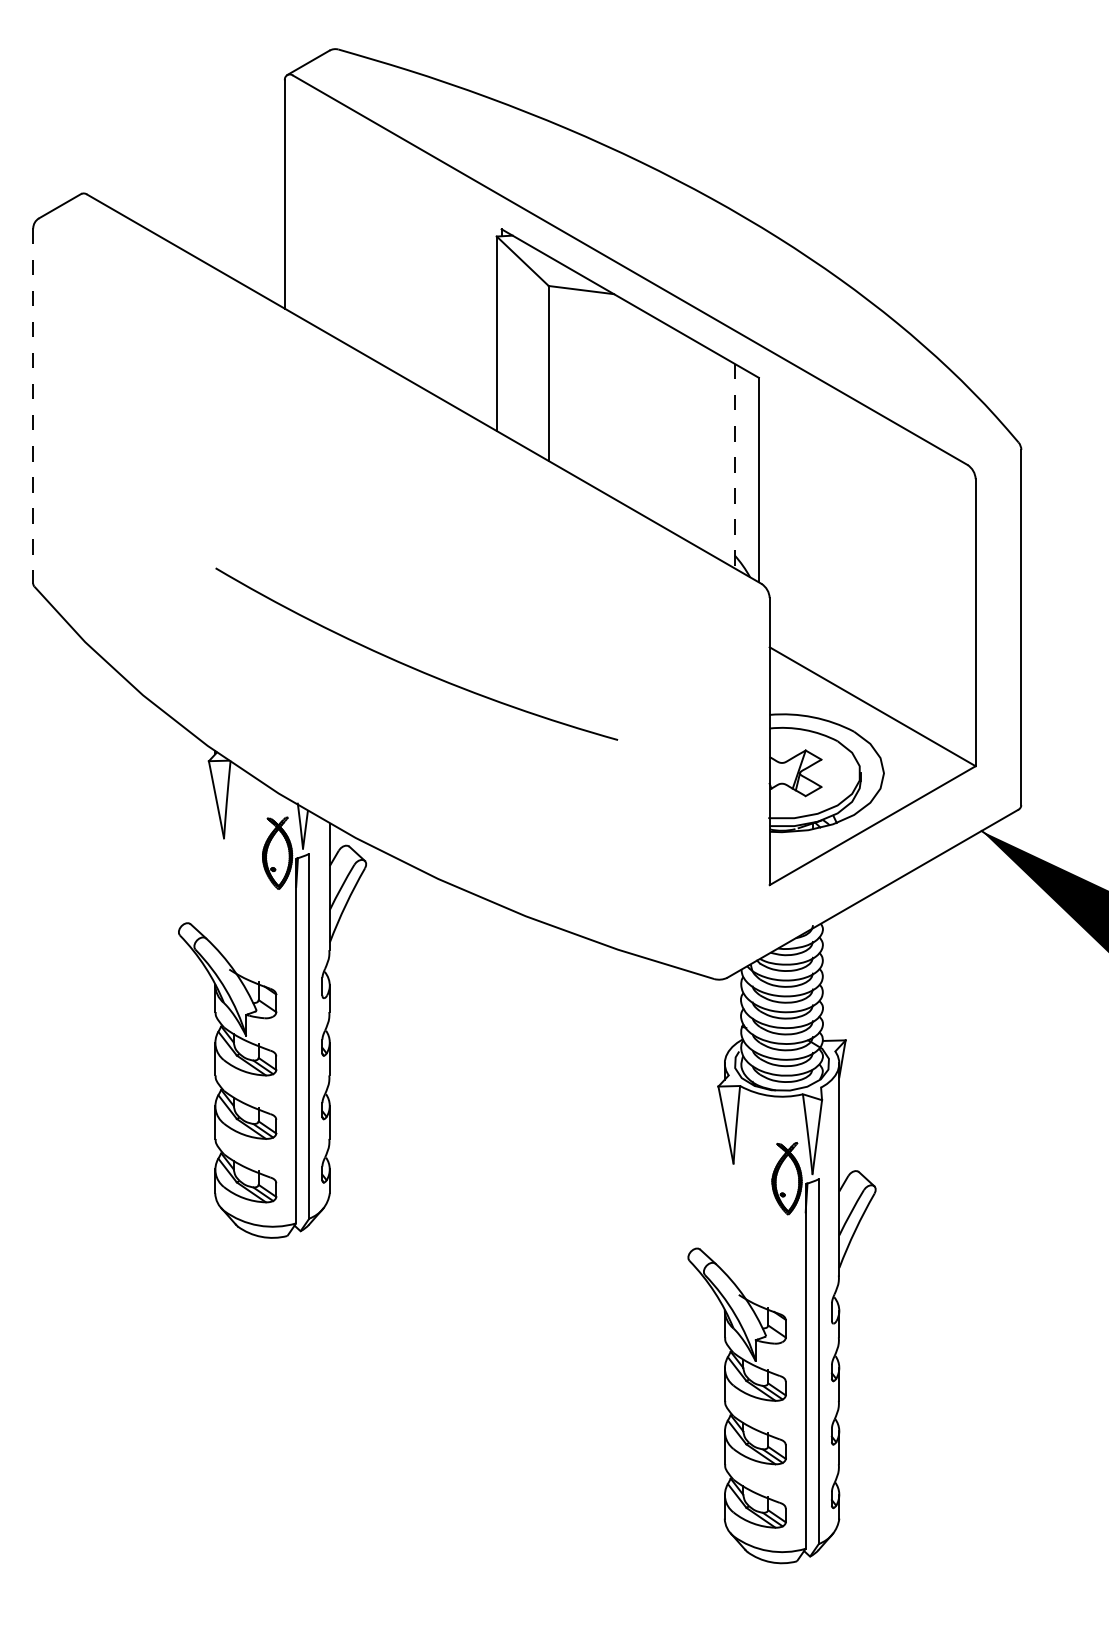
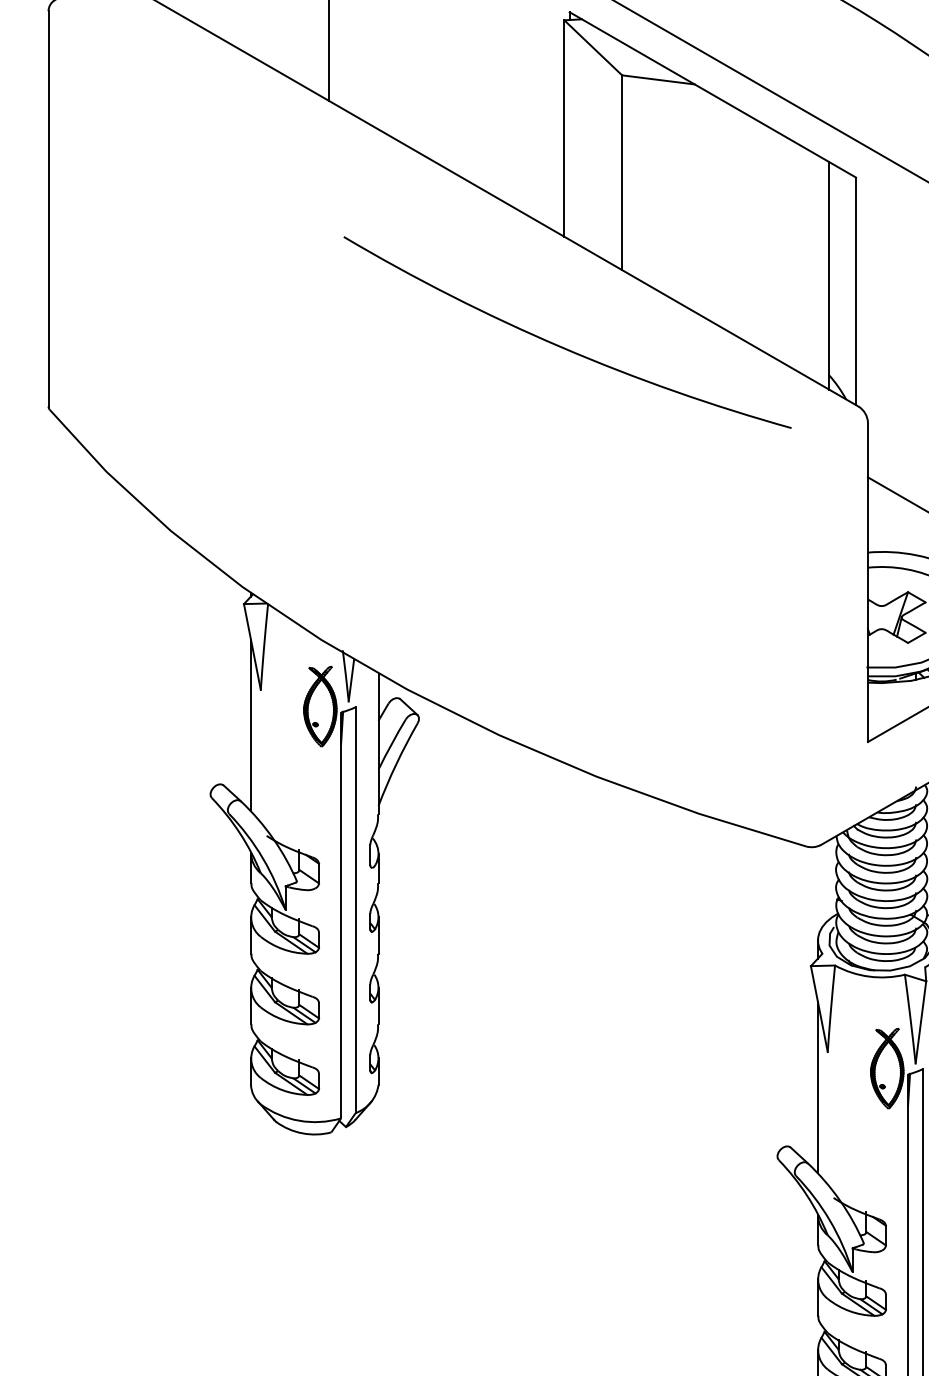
line: (33, 406) -> (48, 209), dashed -> solid
line: (734, 466) -> (828, 276), dashed -> solid
arc: (412, 666) -> (562, 346), moved
line: (215, 870) -> (251, 725), added
line: (724, 1195) -> (817, 1087), added

